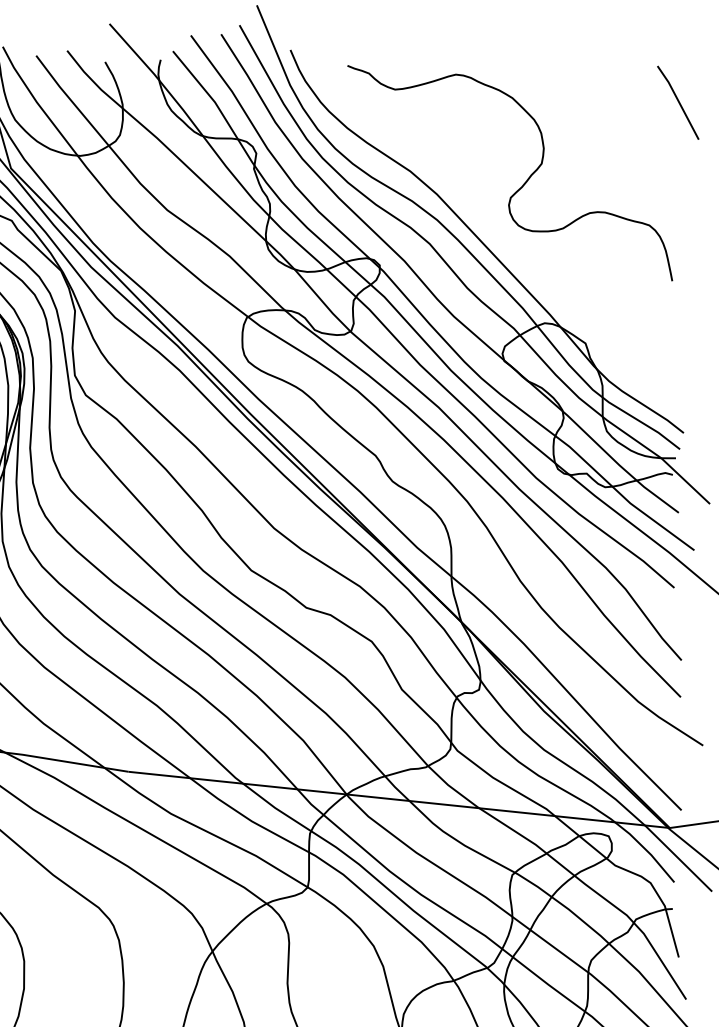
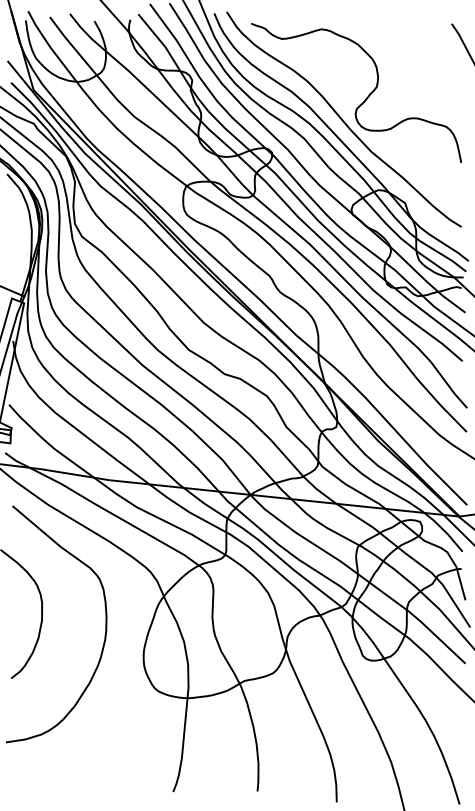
curve: (490, 214) -> (343, 119), added

